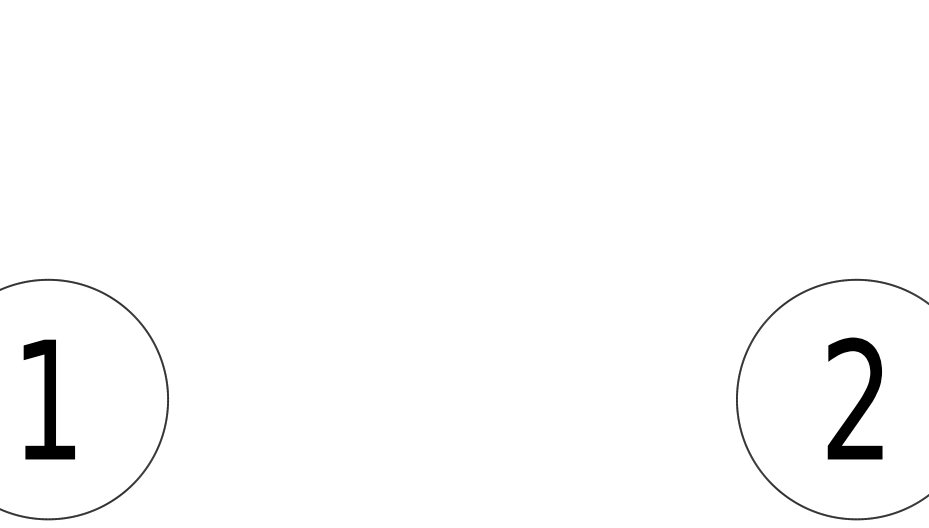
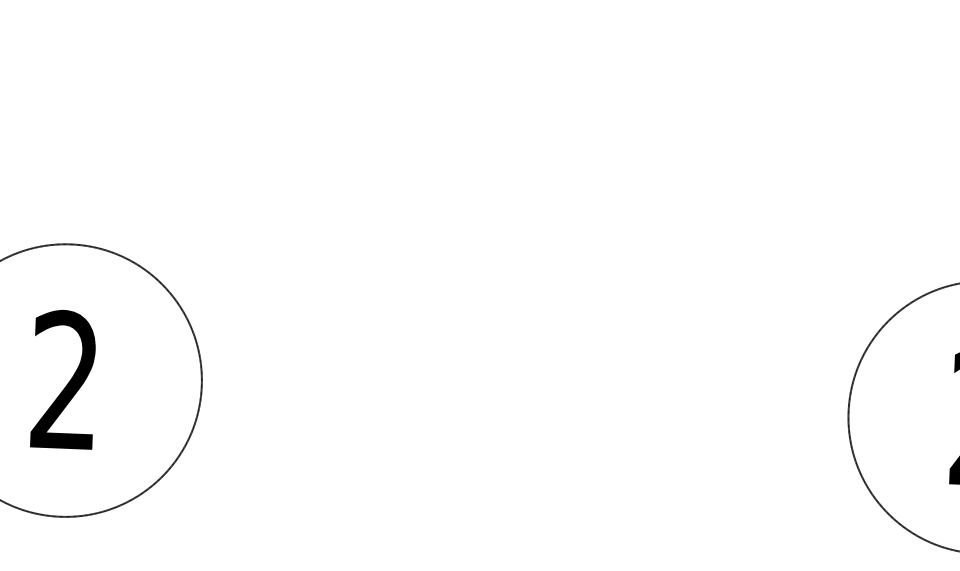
text: (46, 398) -> (63, 379), 1 -> 2

